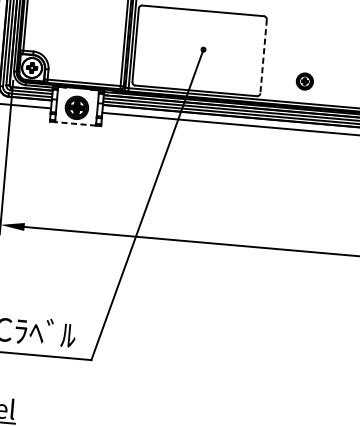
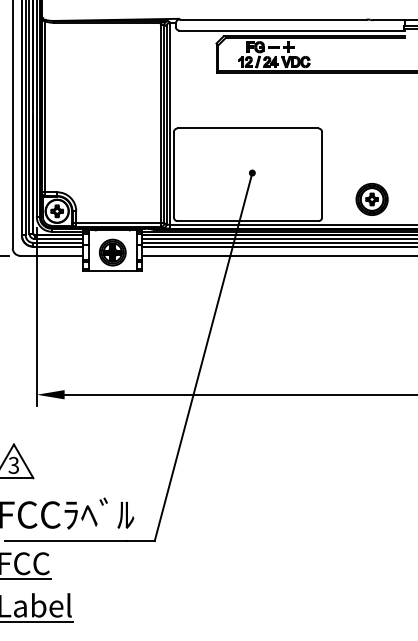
line: (263, 56) -> (322, 174), dashed -> solid
part: (304, 81) -> (371, 199), size x1.67
line: (75, 124) -> (112, 271), dashed -> solid

